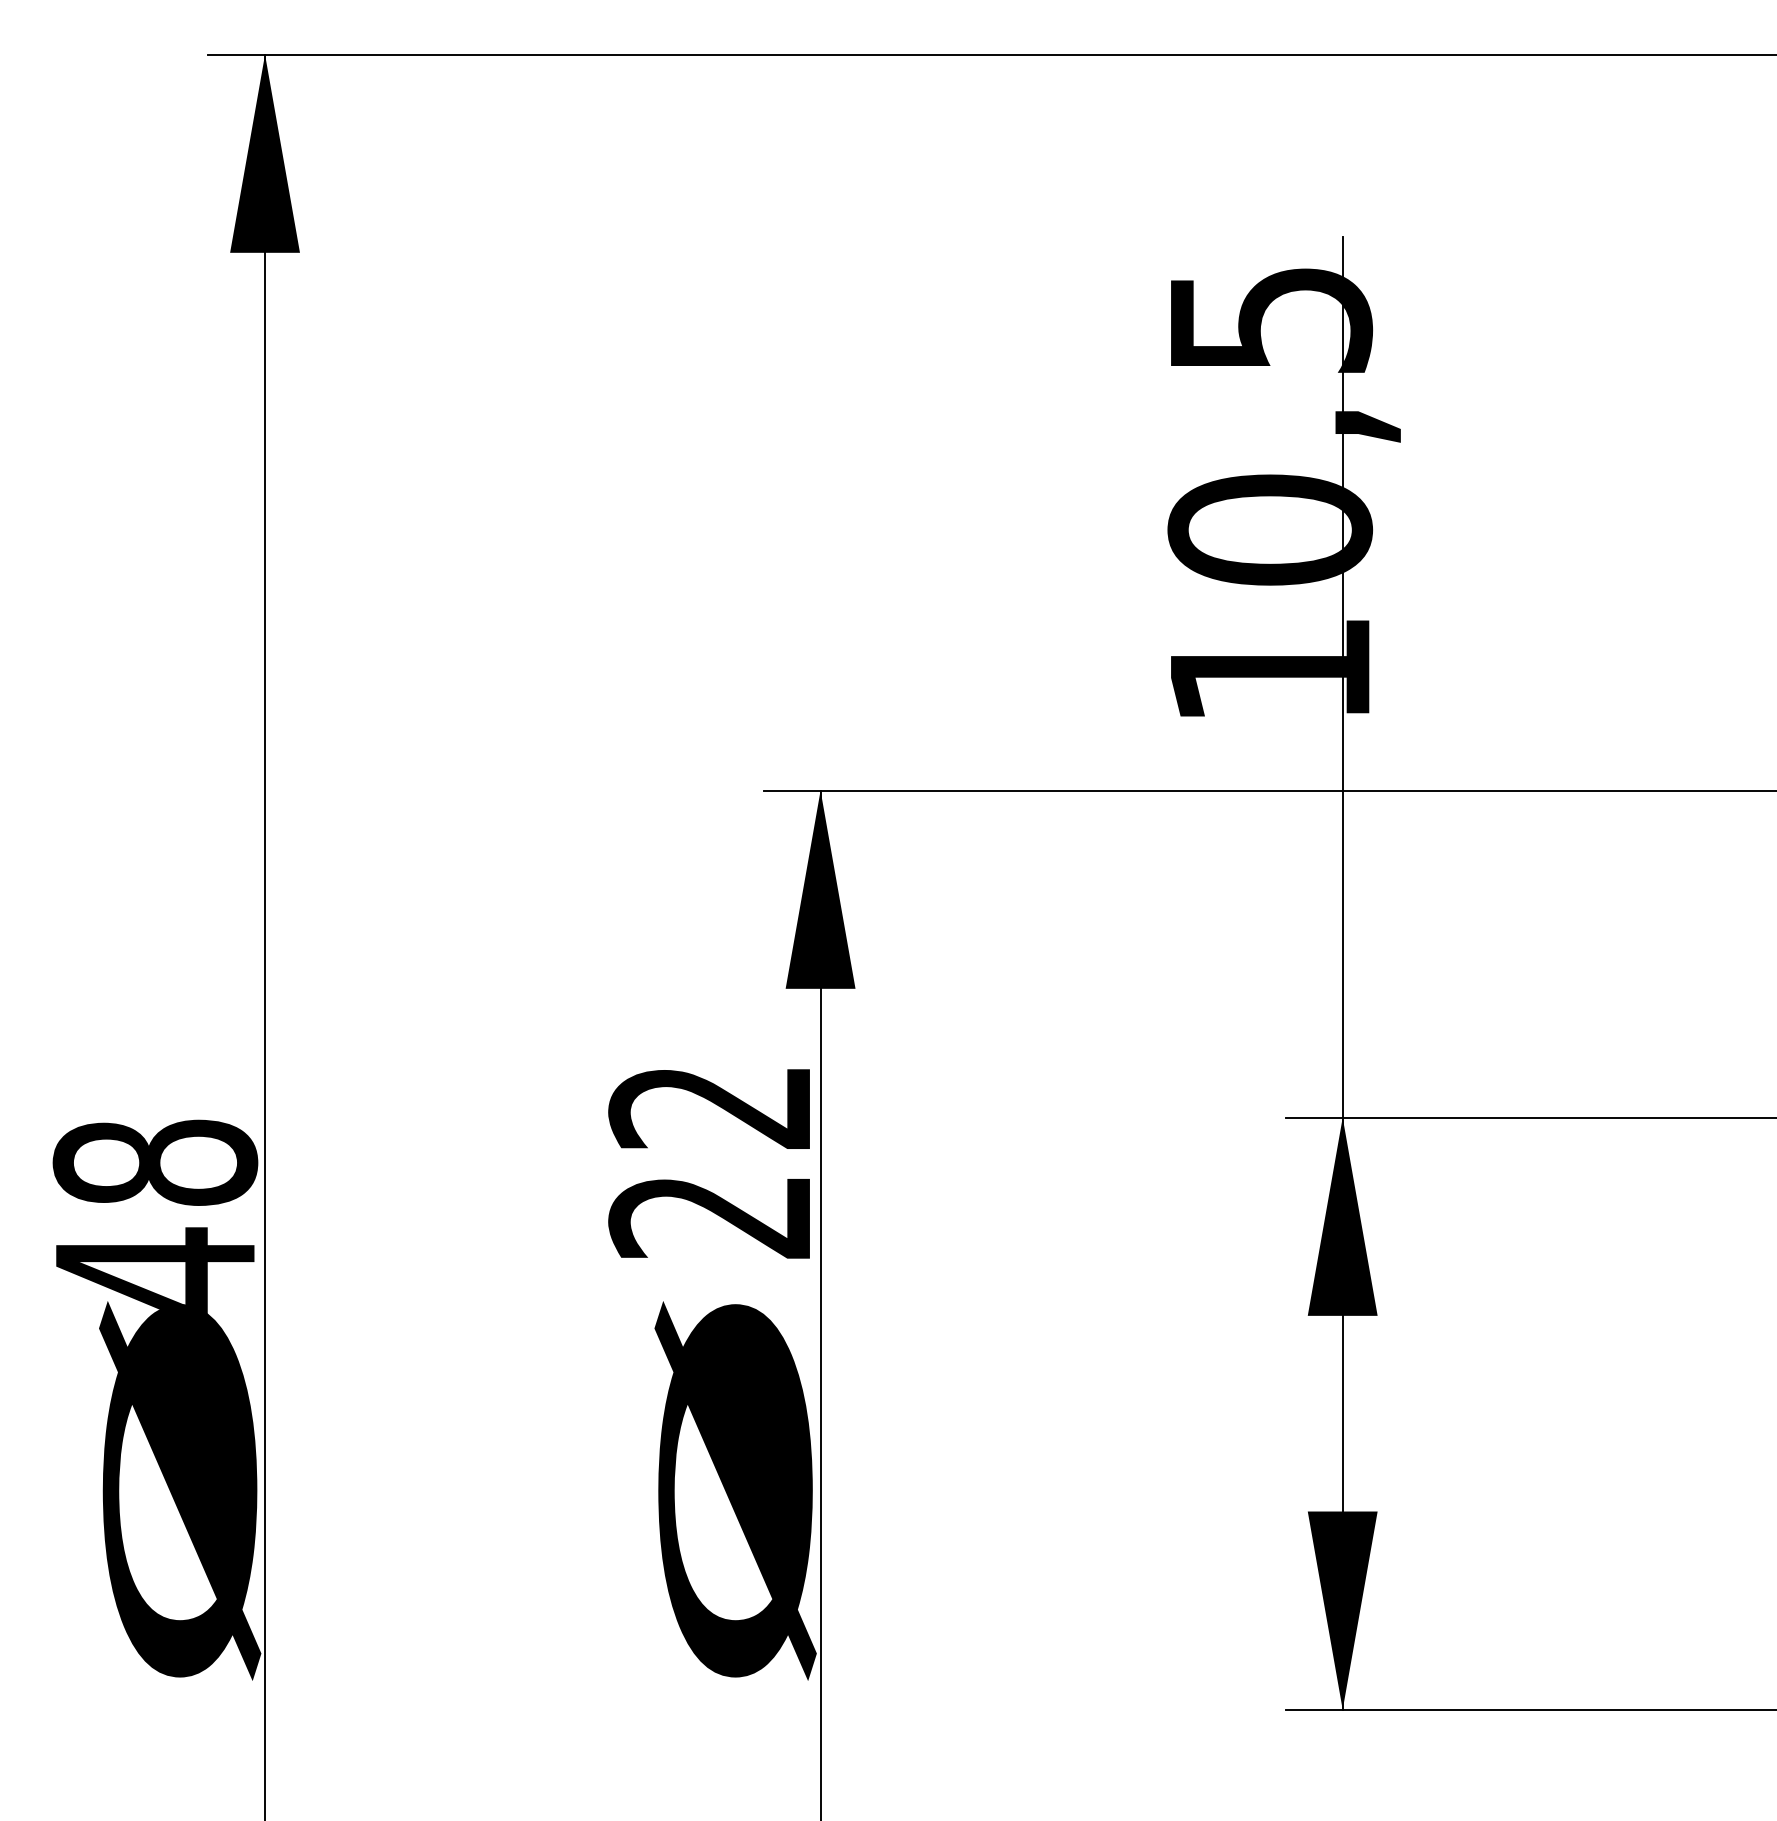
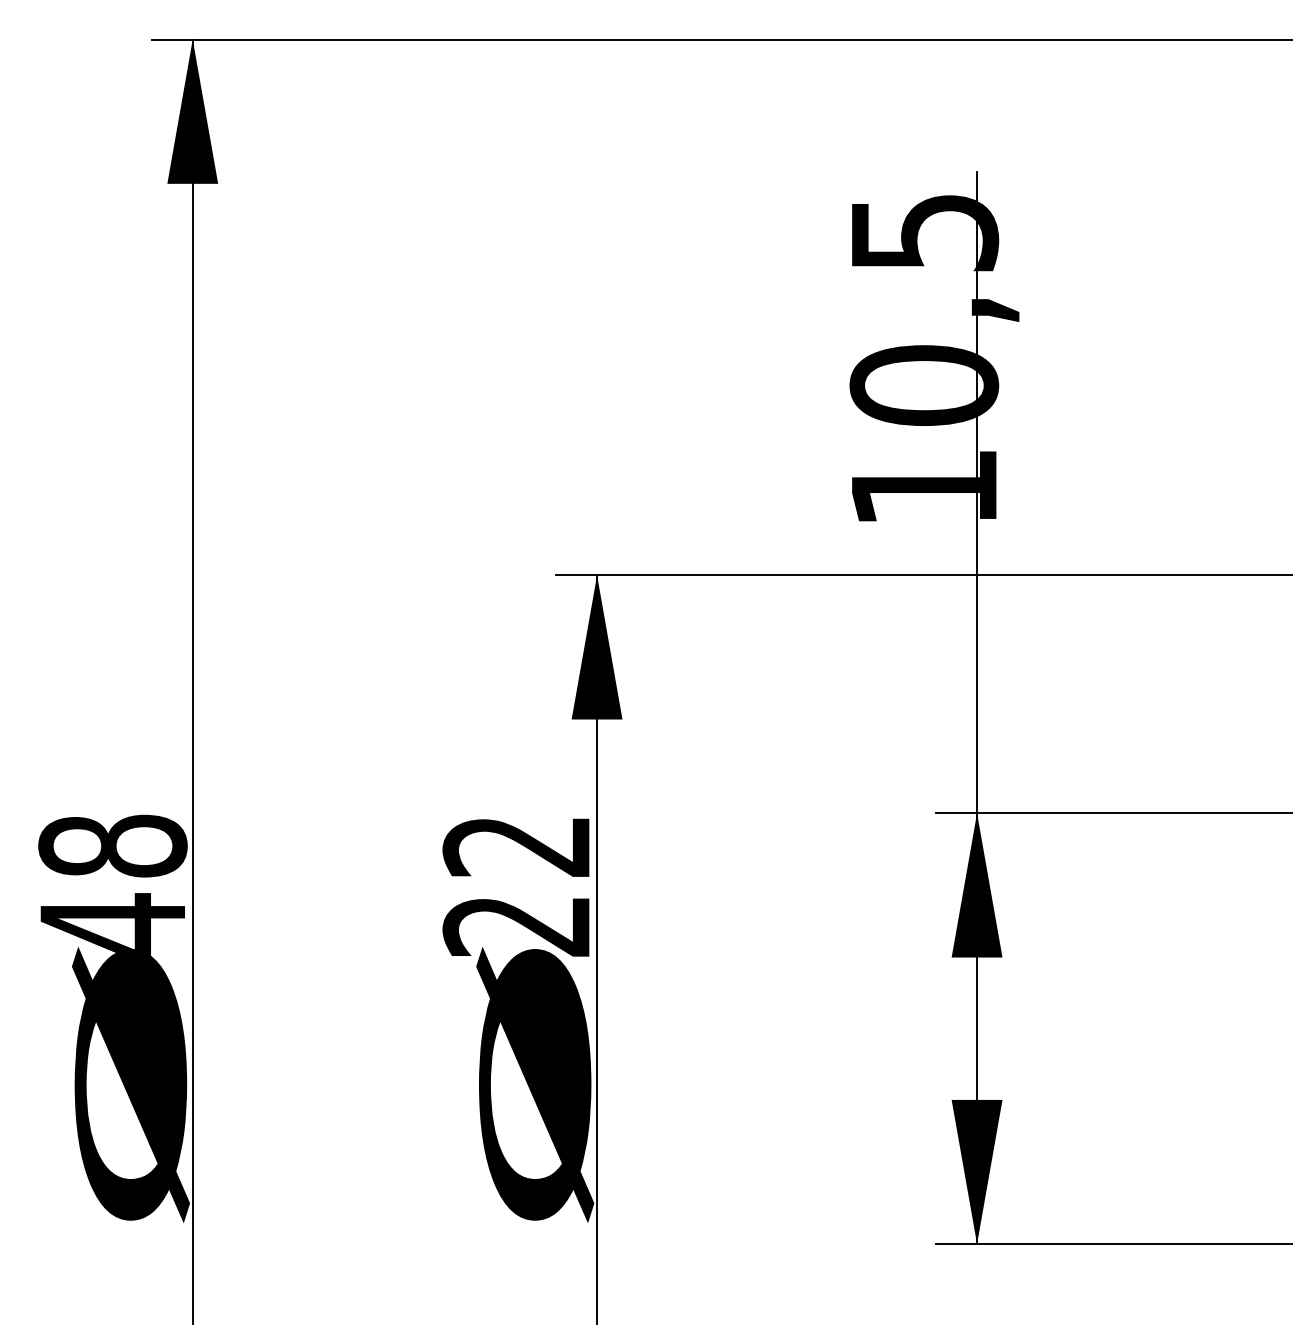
text: (708, 1163) -> (515, 887), moved

